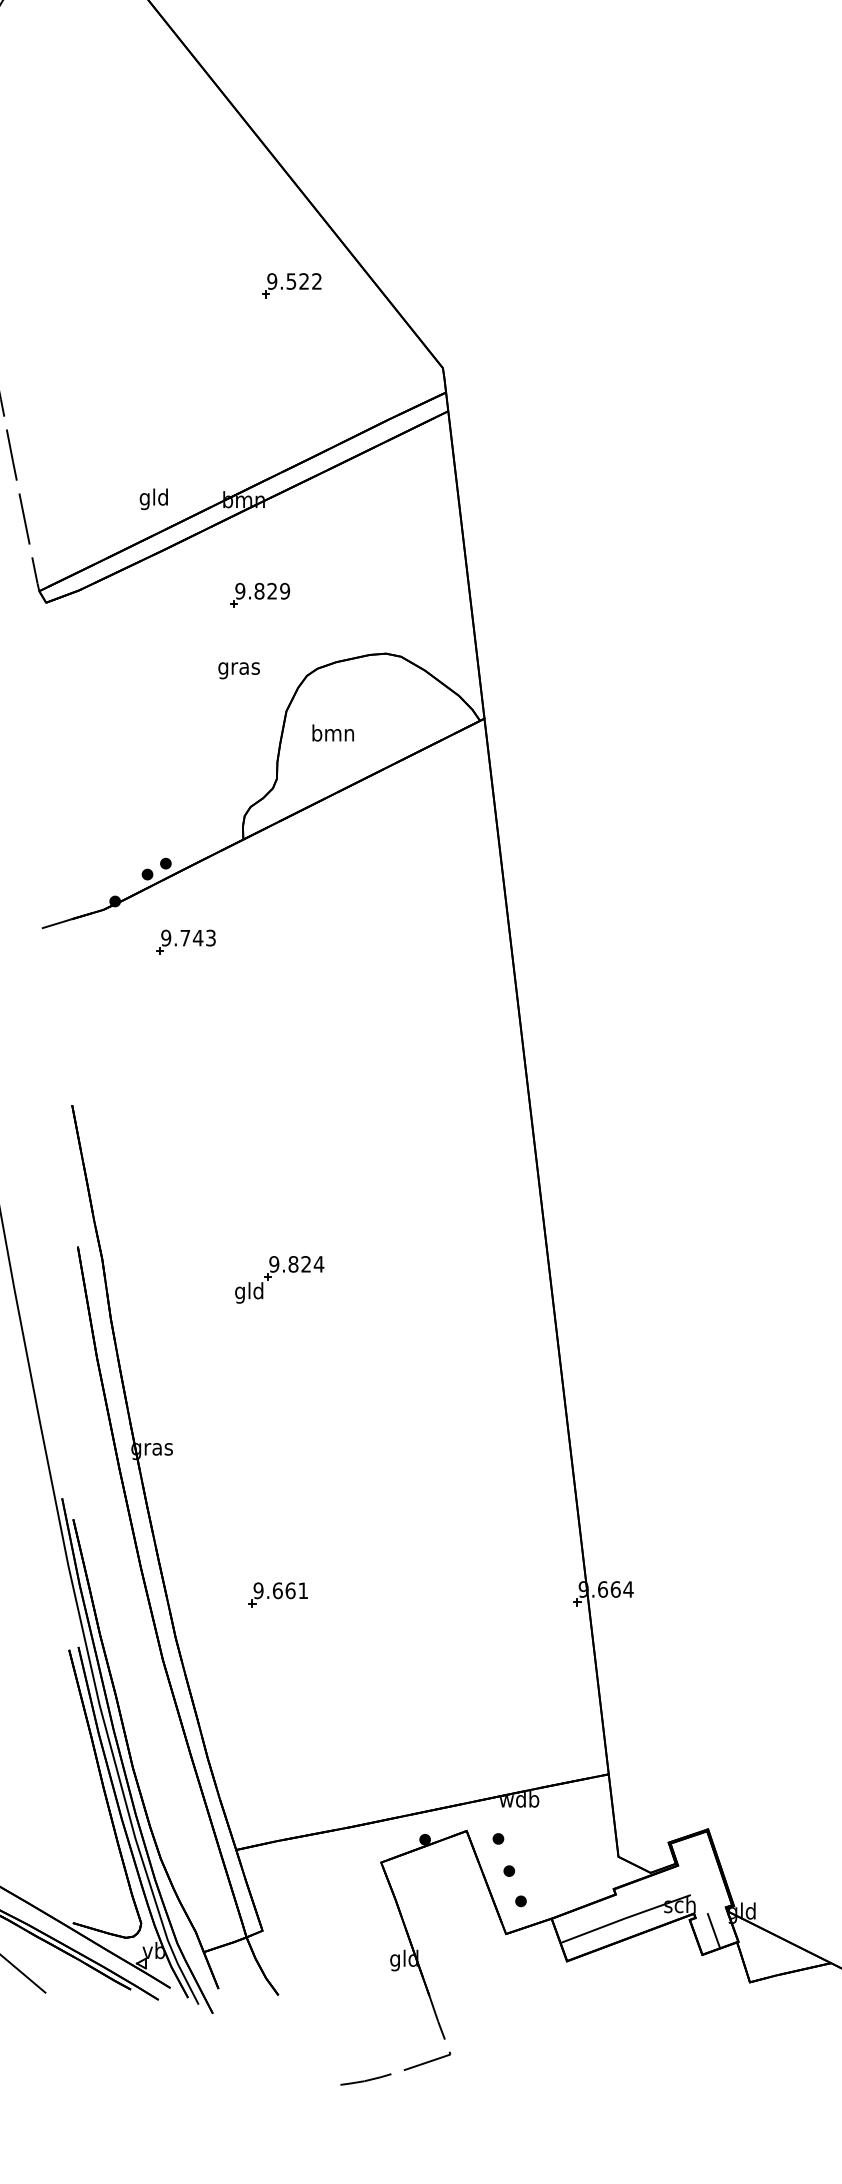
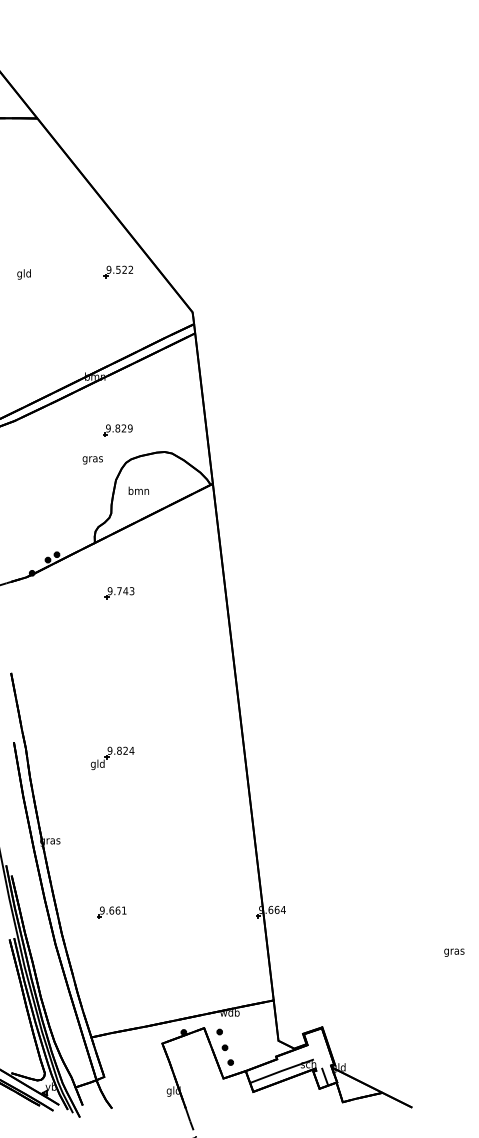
text: (152, 499) -> (23, 274), moved
part: (258, 595) -> (117, 430), moved
part: (185, 942) -> (119, 593), moved

